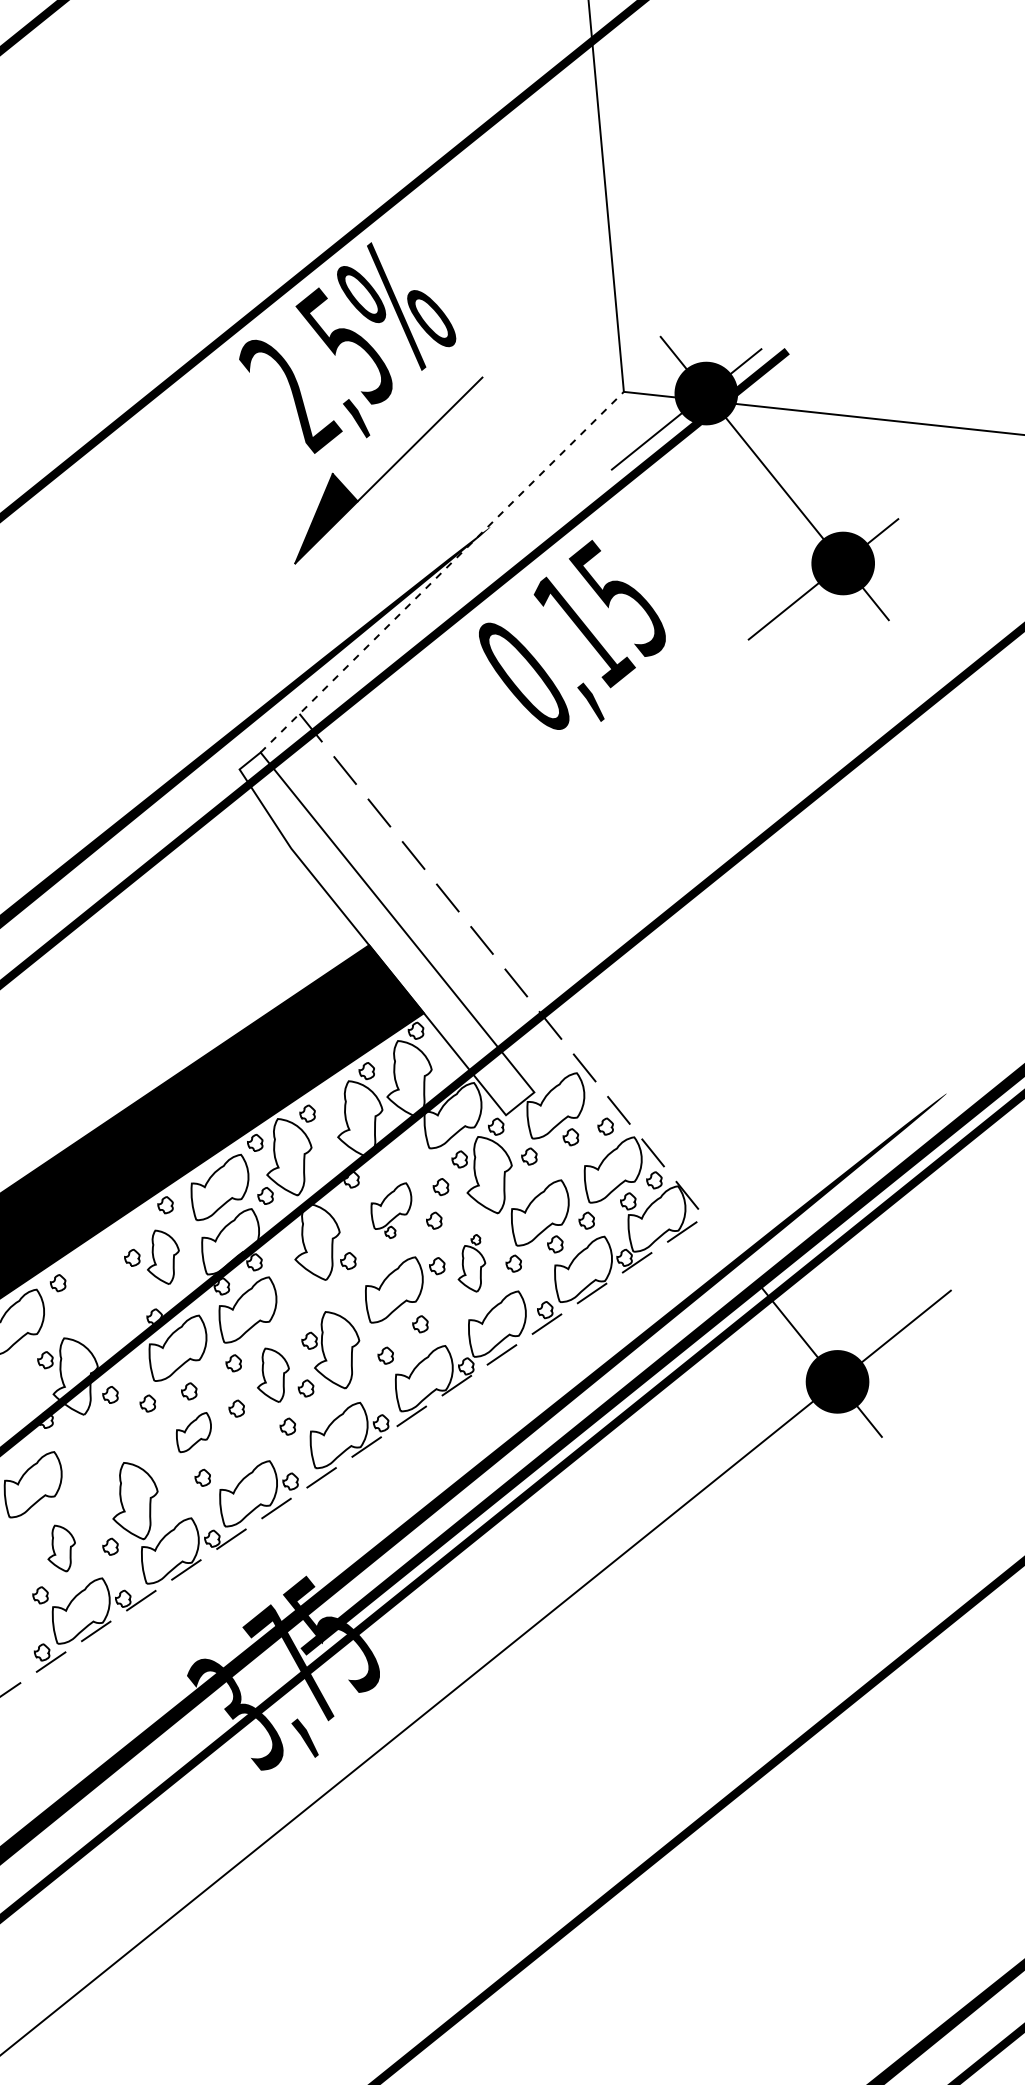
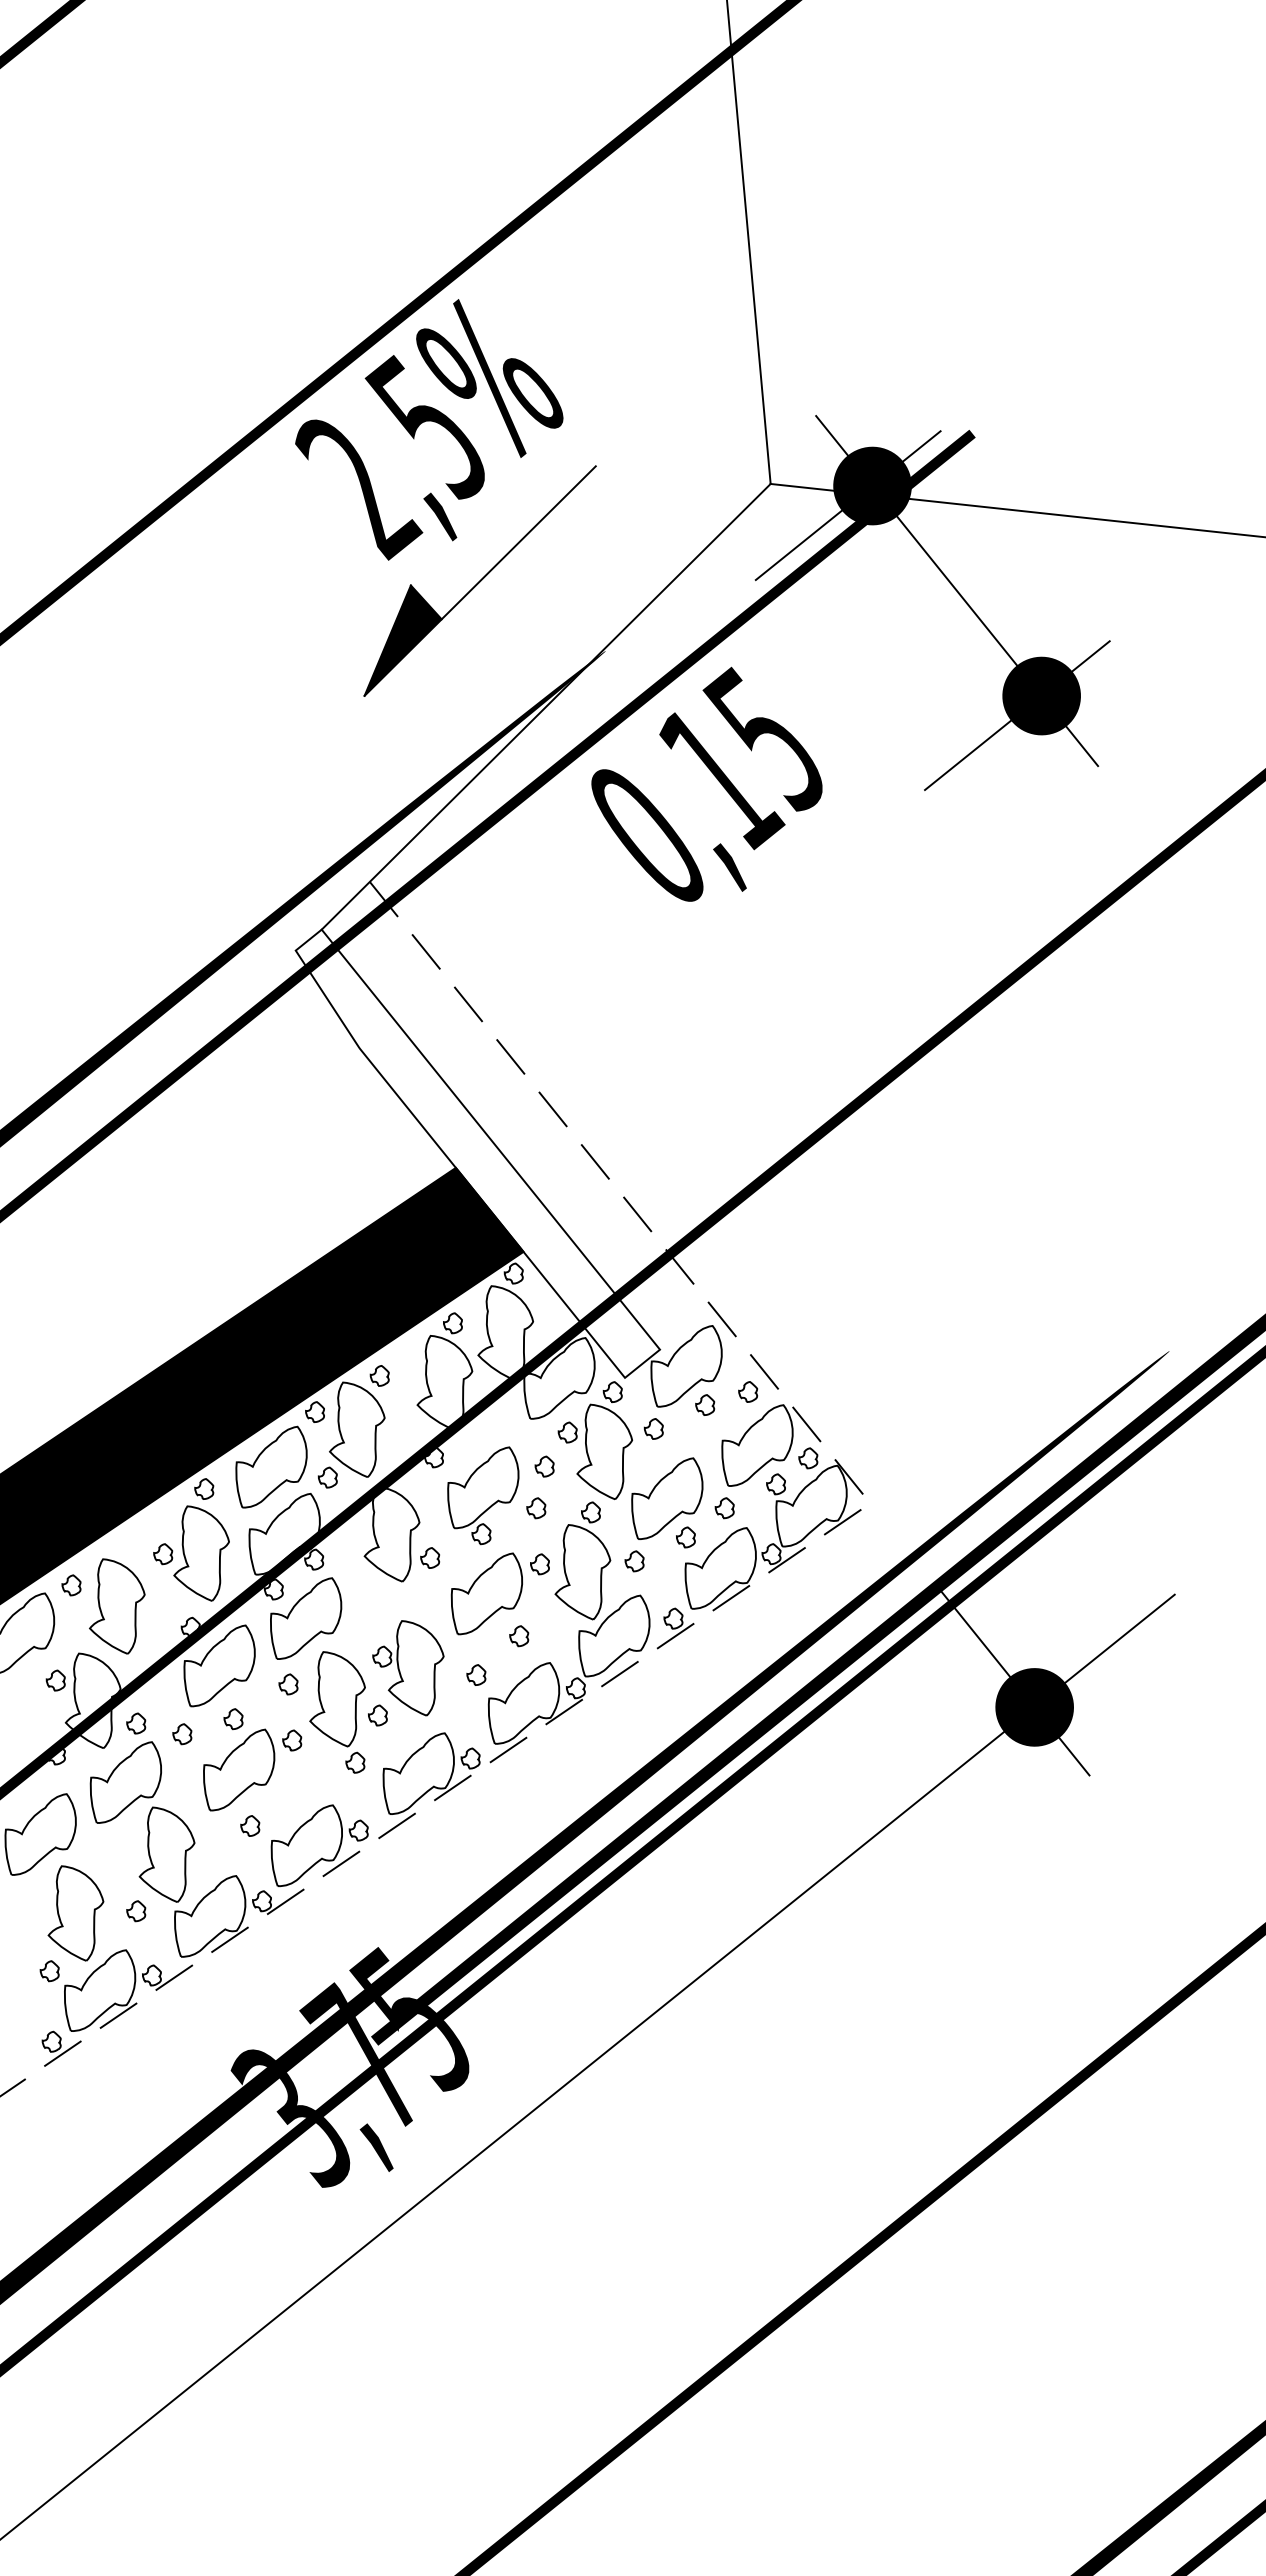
line: (442, 571) -> (546, 706), dashed -> solid
part: (391, 1210) -> (483, 1495), size x1.43
part: (163, 1257) -> (201, 1553), size x1.43
part: (471, 1263) -> (582, 1560), size x1.67
part: (95, 1300) -> (117, 1606), added
part: (273, 1375) -> (337, 1699), size x1.43
part: (194, 1432) -> (239, 1769), size x1.67
part: (101, 1442) -> (125, 1782), added
part: (61, 1548) -> (75, 1913), size x1.67

